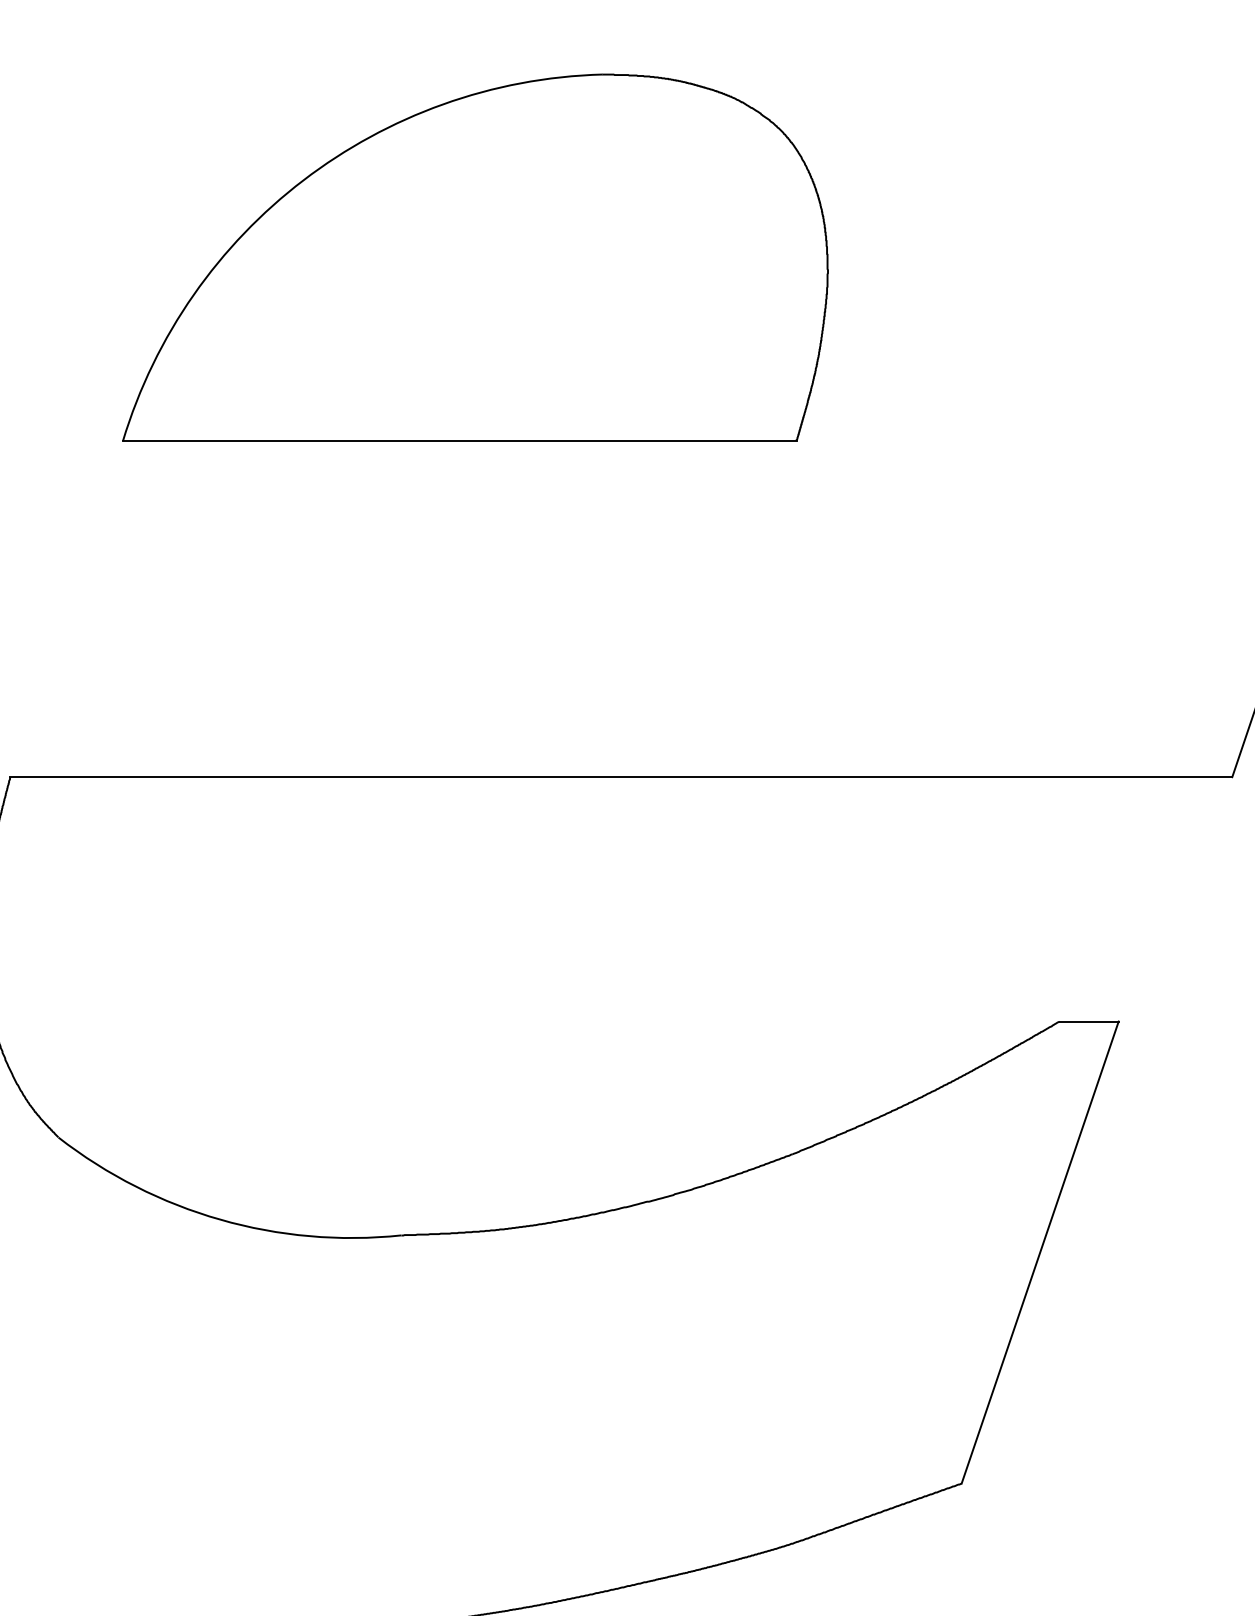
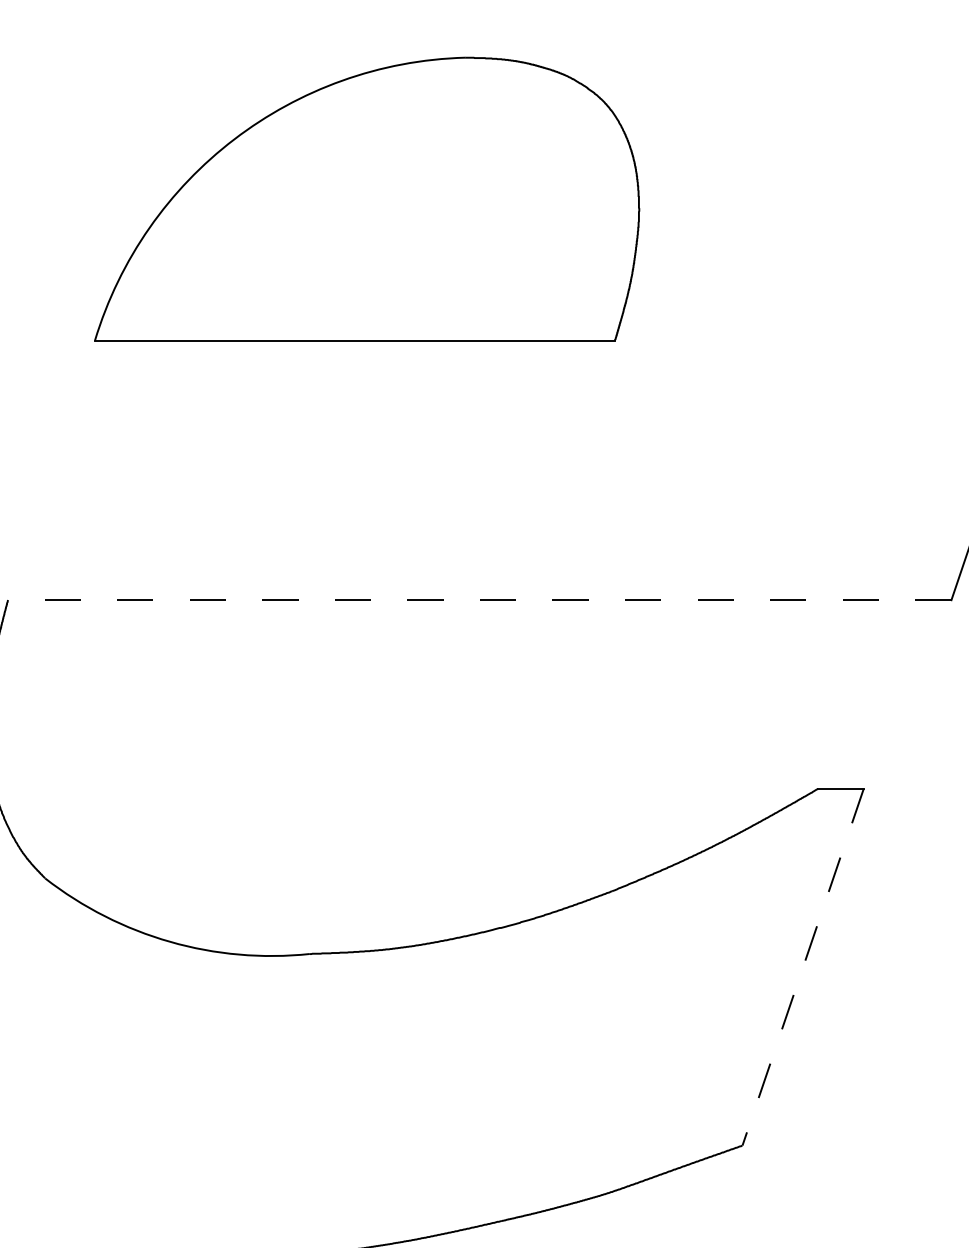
line: (621, 777) -> (479, 600), solid -> dashed
line: (1039, 1252) -> (802, 967), solid -> dashed

